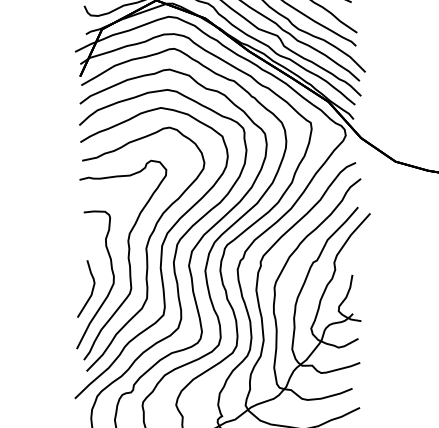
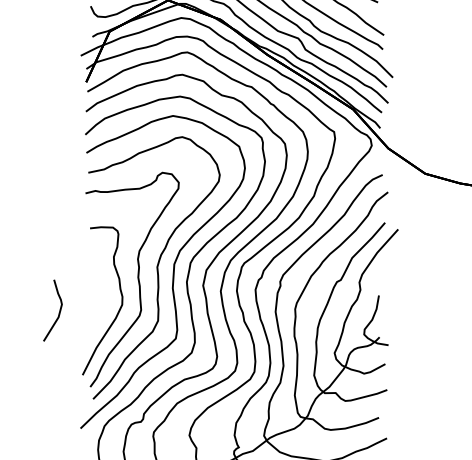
part: (86, 288) -> (53, 310), moved

